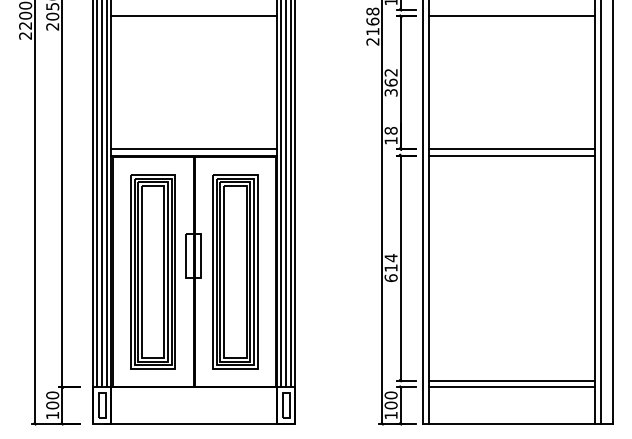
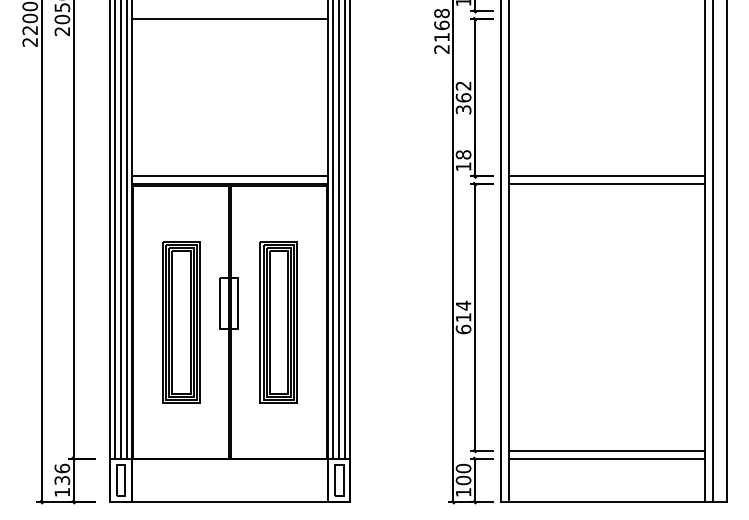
line: (511, 16) -> (606, 19), removed
part: (152, 271) -> (180, 321), size x0.7
part: (235, 271) -> (279, 321), size x0.7
text: (52, 400) -> (62, 474), 100 -> 136

